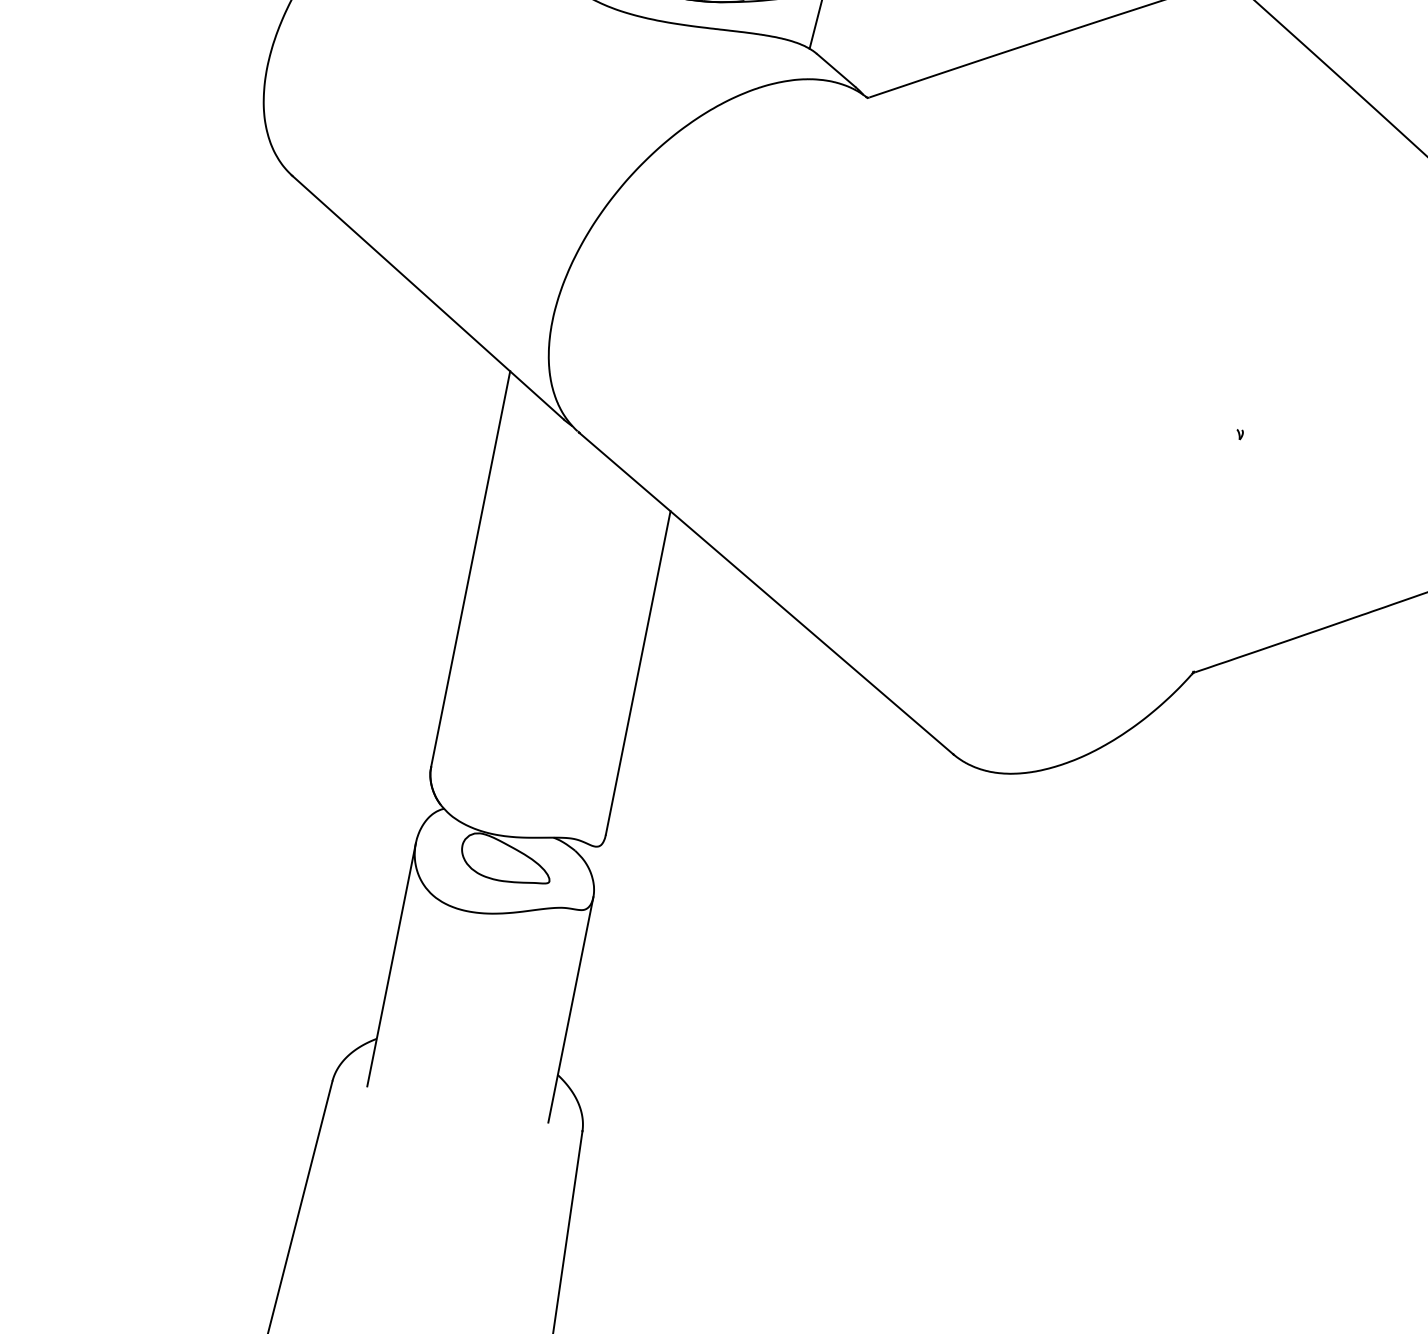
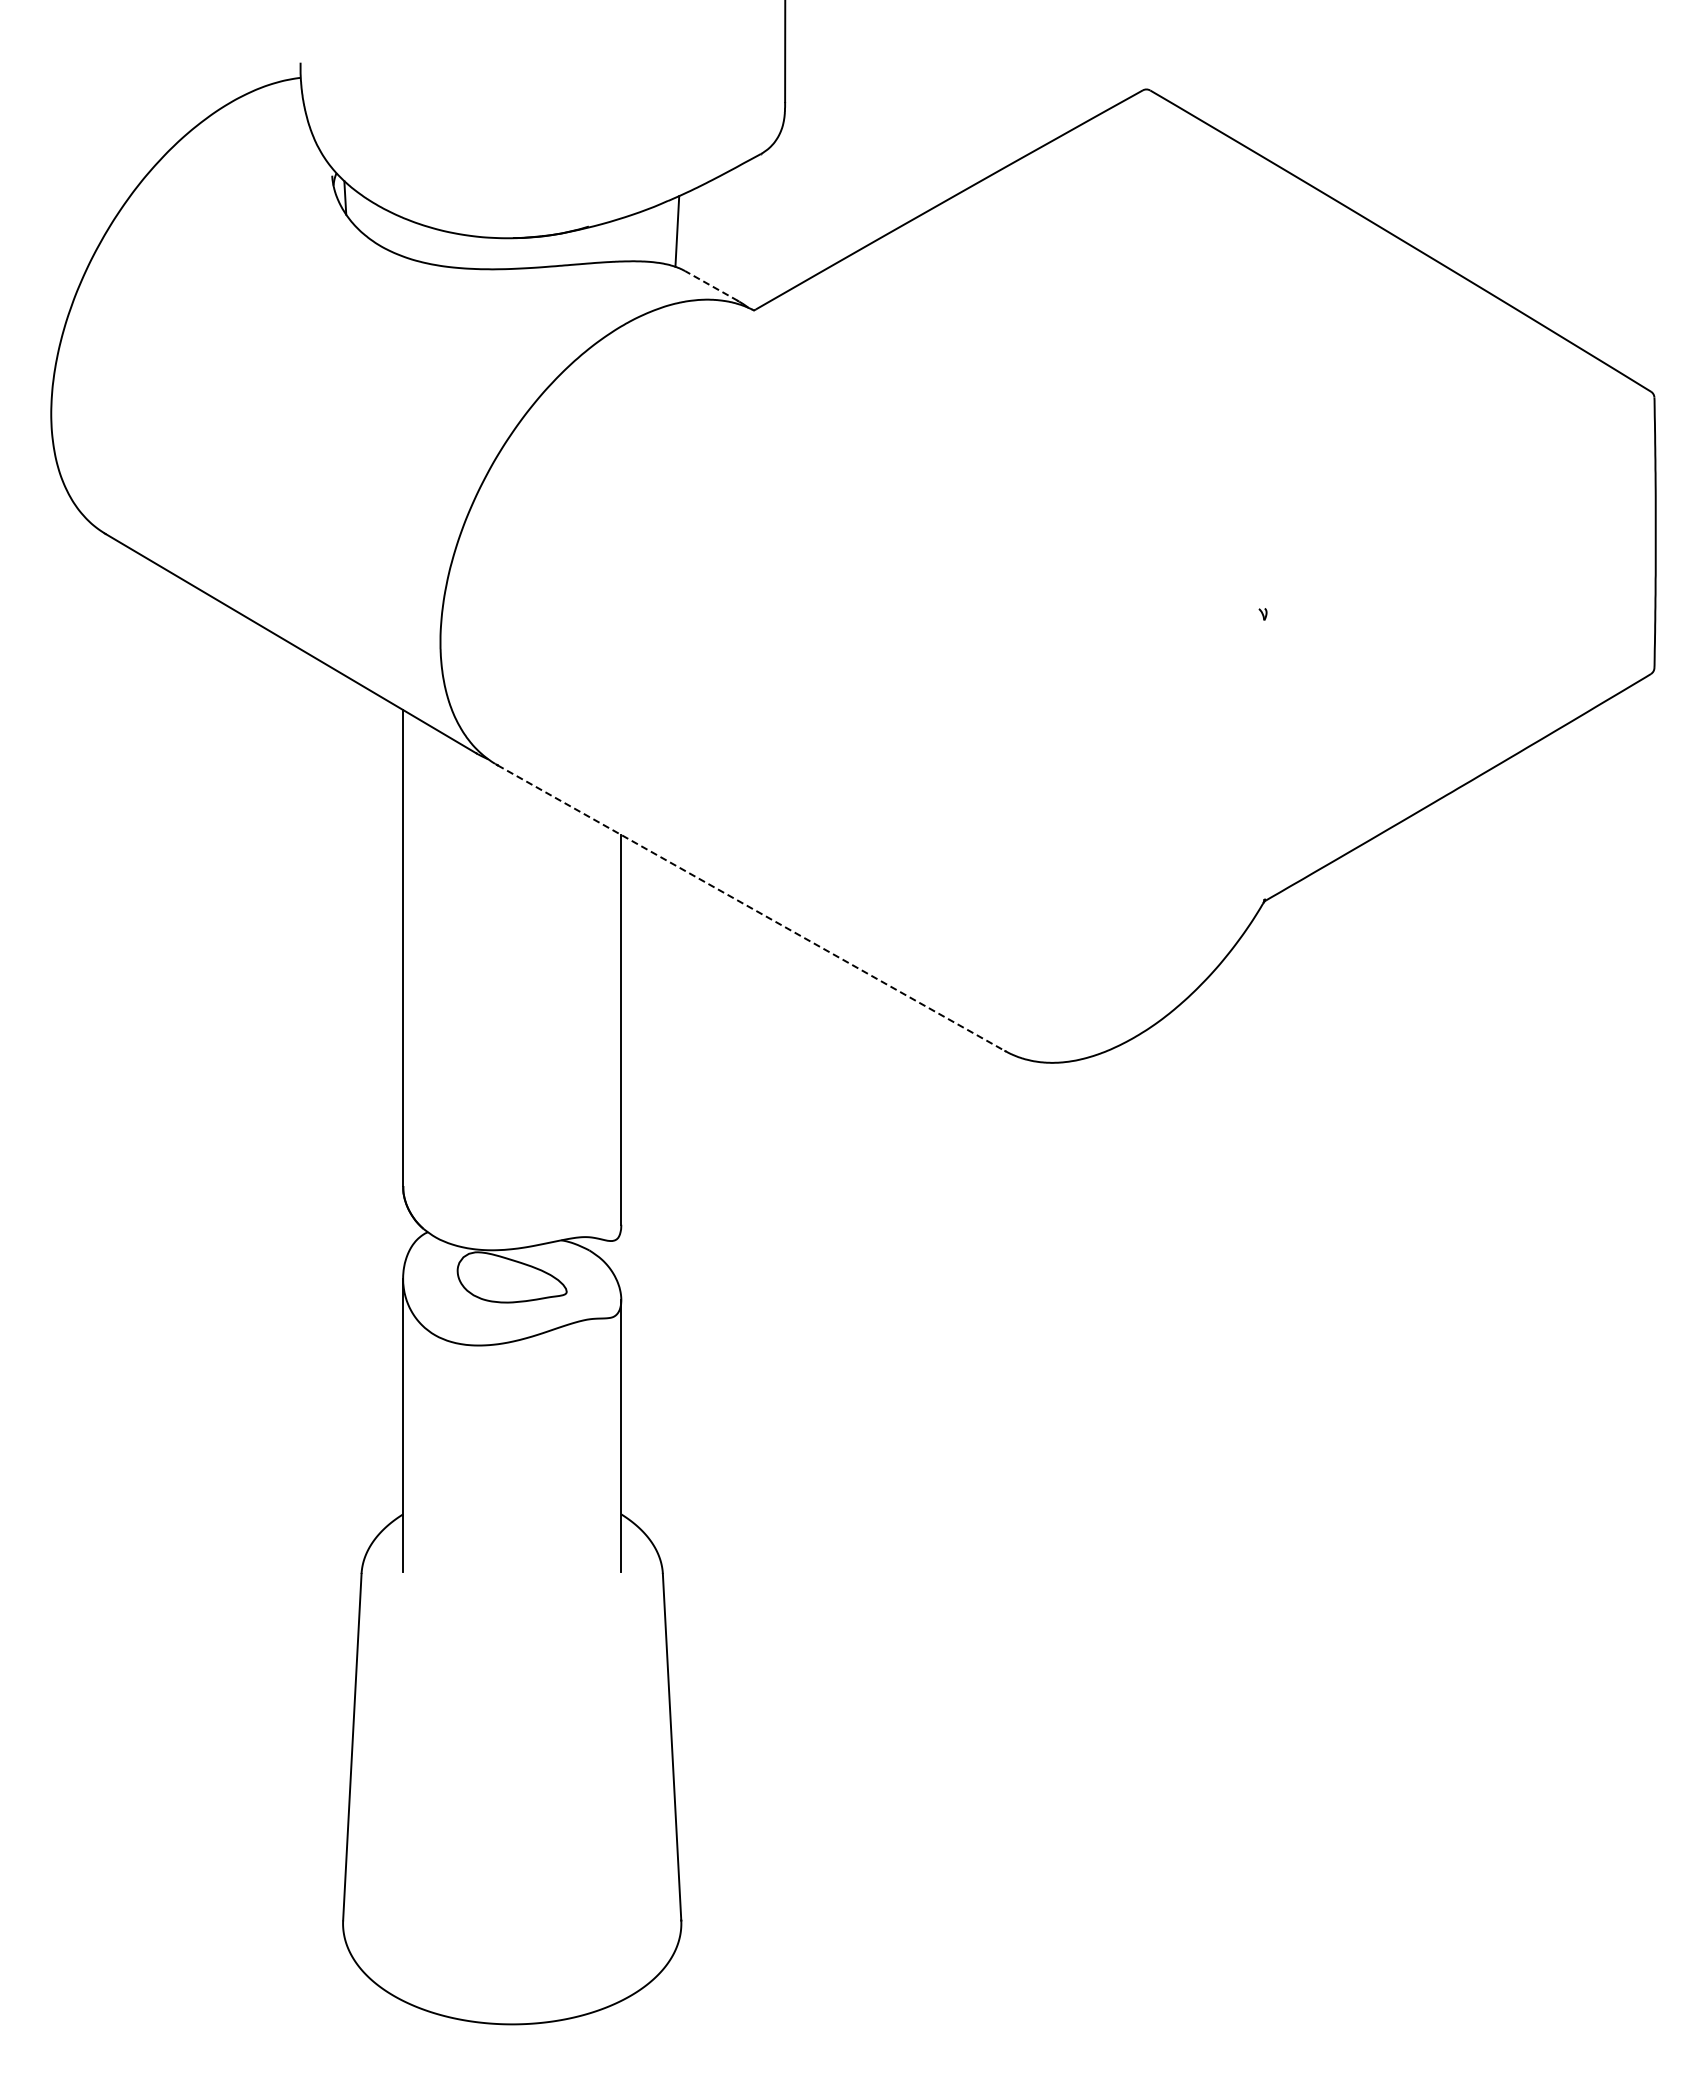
line: (836, 70) -> (711, 285), solid -> dashed
line: (766, 593) -> (751, 908), solid -> dashed

